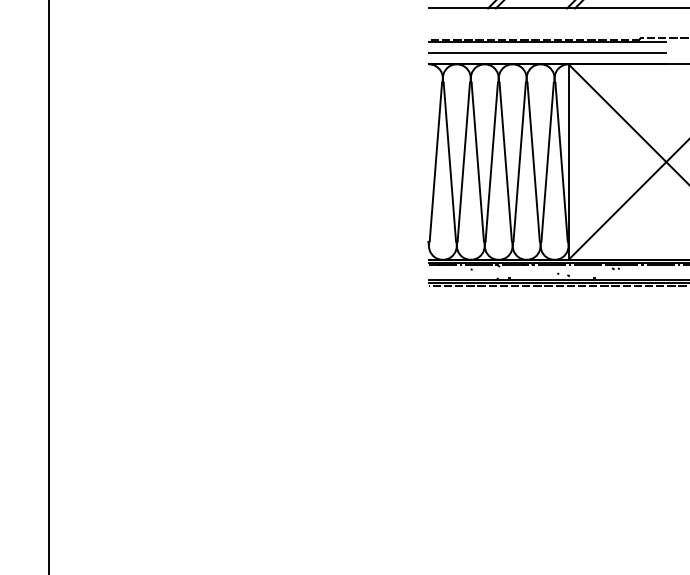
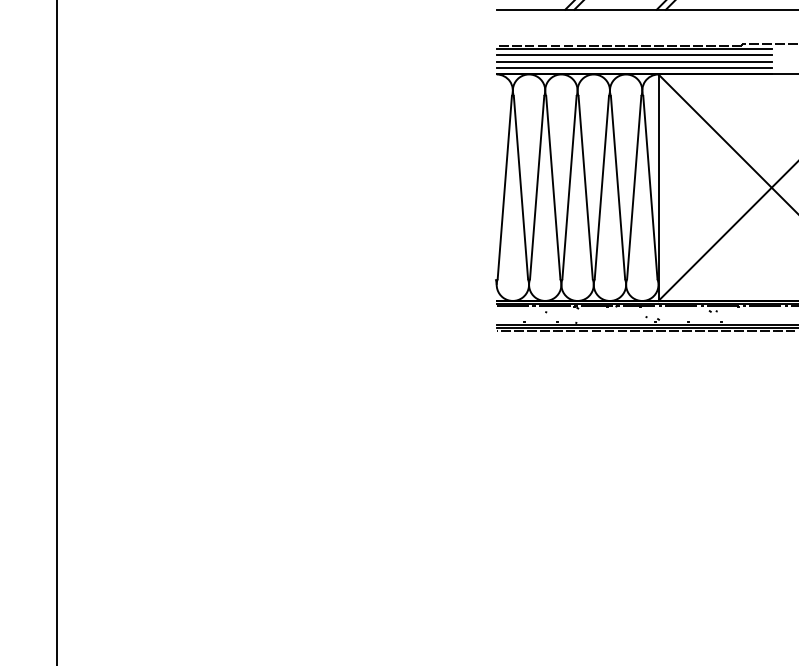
line: (547, 47) -> (634, 54), added
line: (547, 58) -> (634, 67), added

